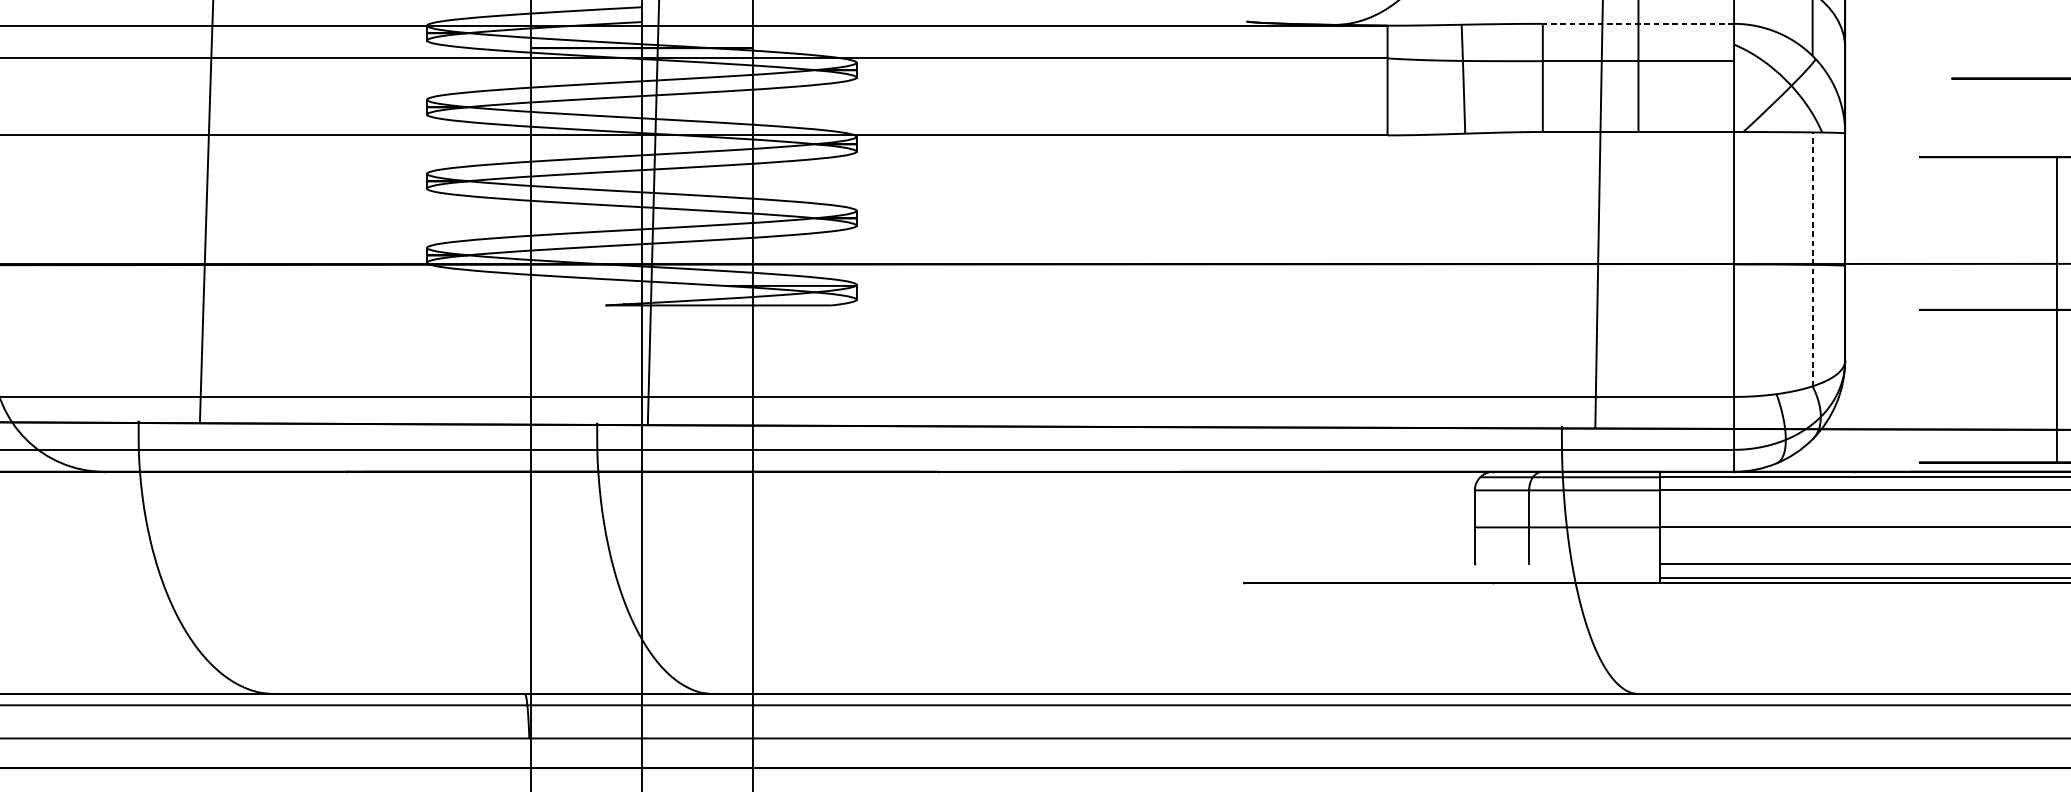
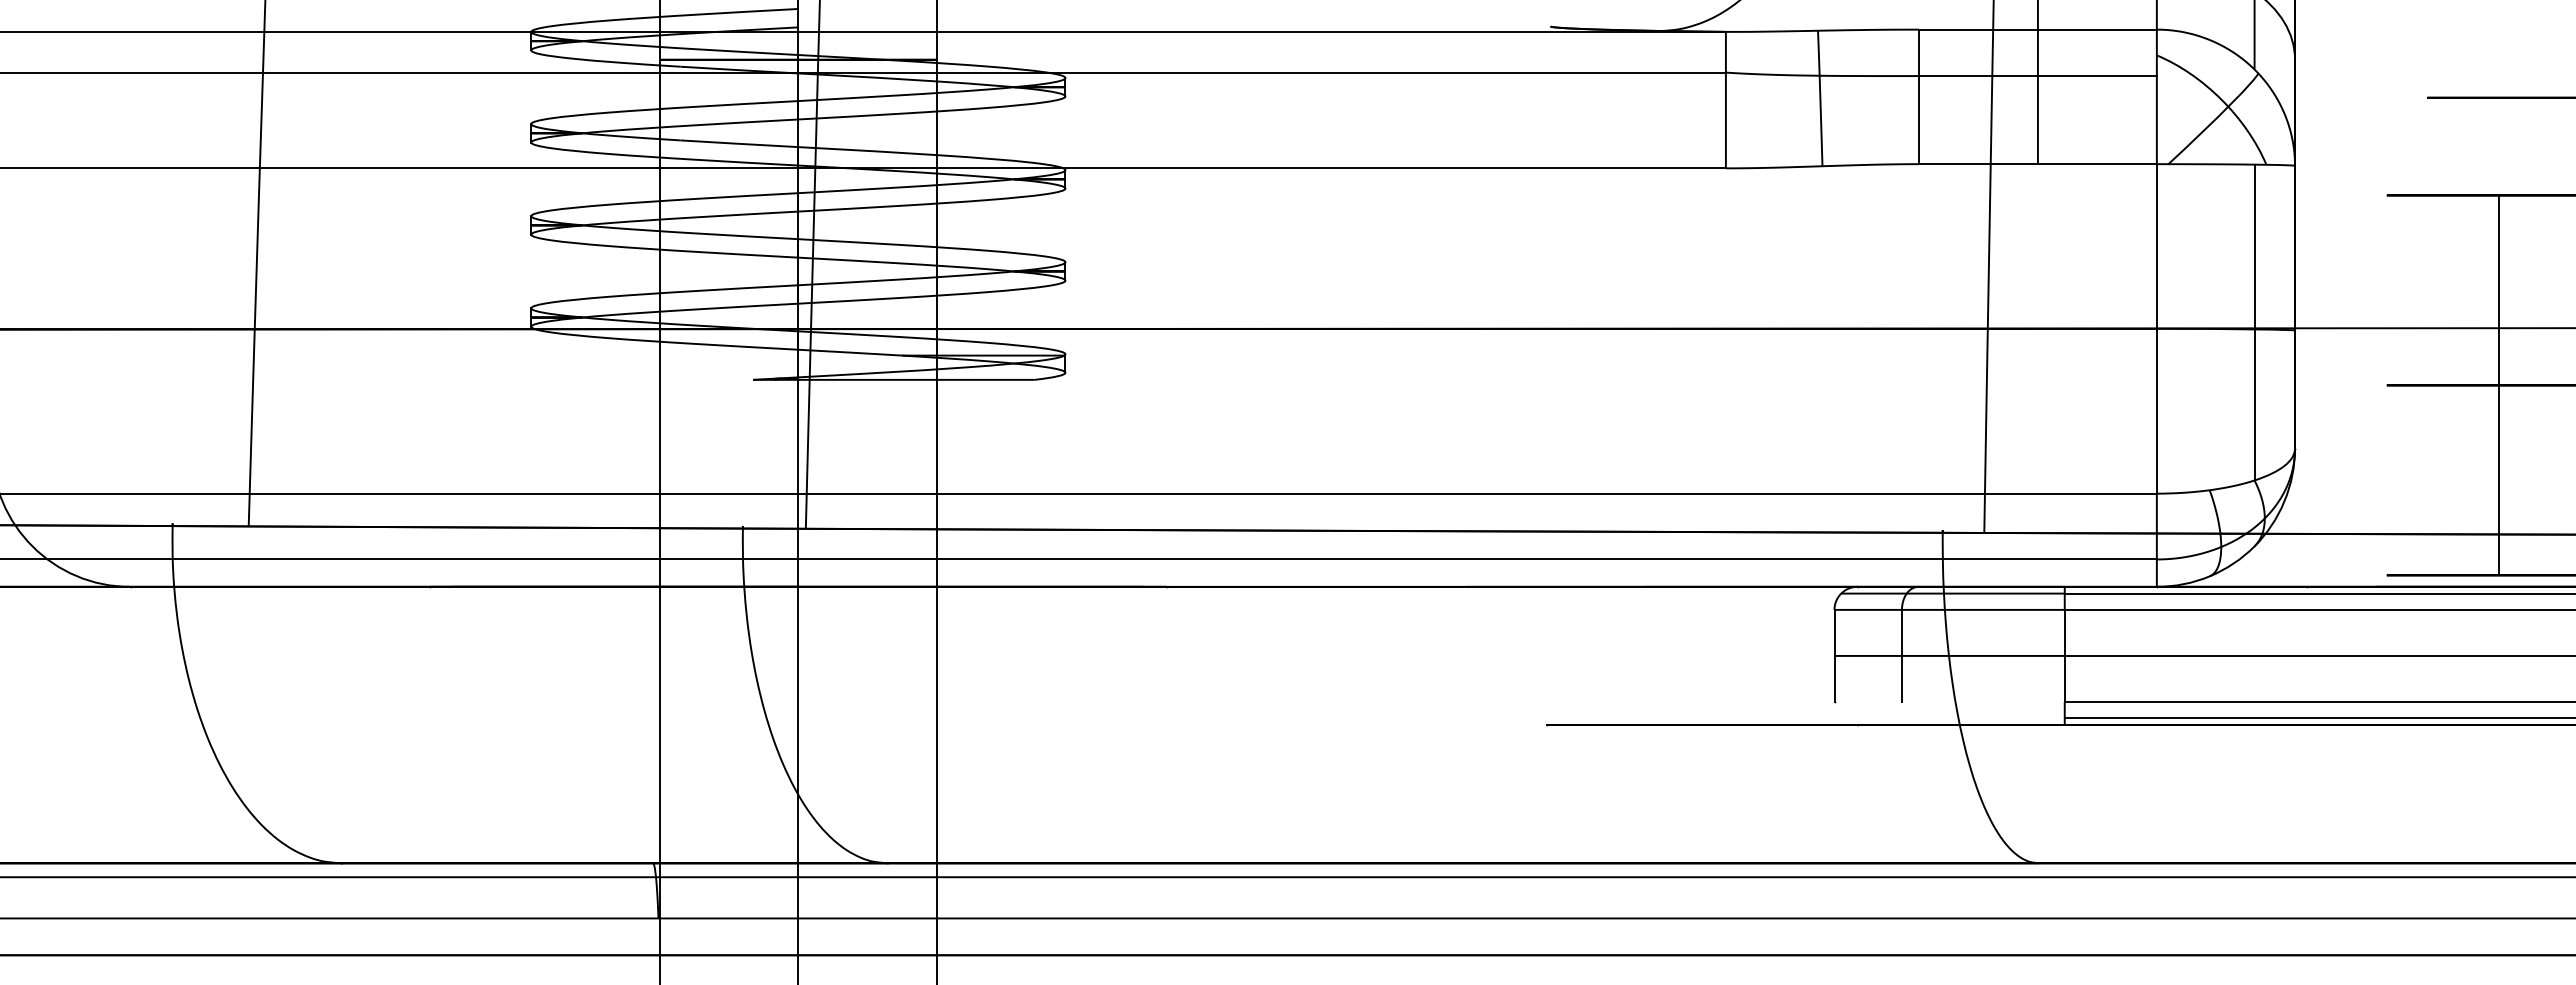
line: (1638, 23) -> (2037, 29), dashed -> solid
line: (1812, 259) -> (2254, 322), dashed -> solid
line: (2056, 309) -> (2498, 385), moved

